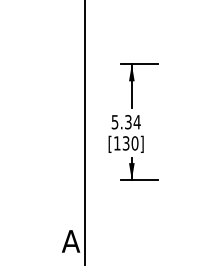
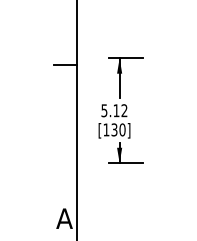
line: (71, 71) -> (64, 64), added
text: (132, 122) -> (120, 110), 5.34 -> 5.12

